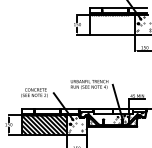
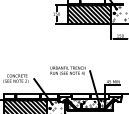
hatch: (112, 24) -> (89, 14), added
hatch: (102, 119) -> (80, 103), added

